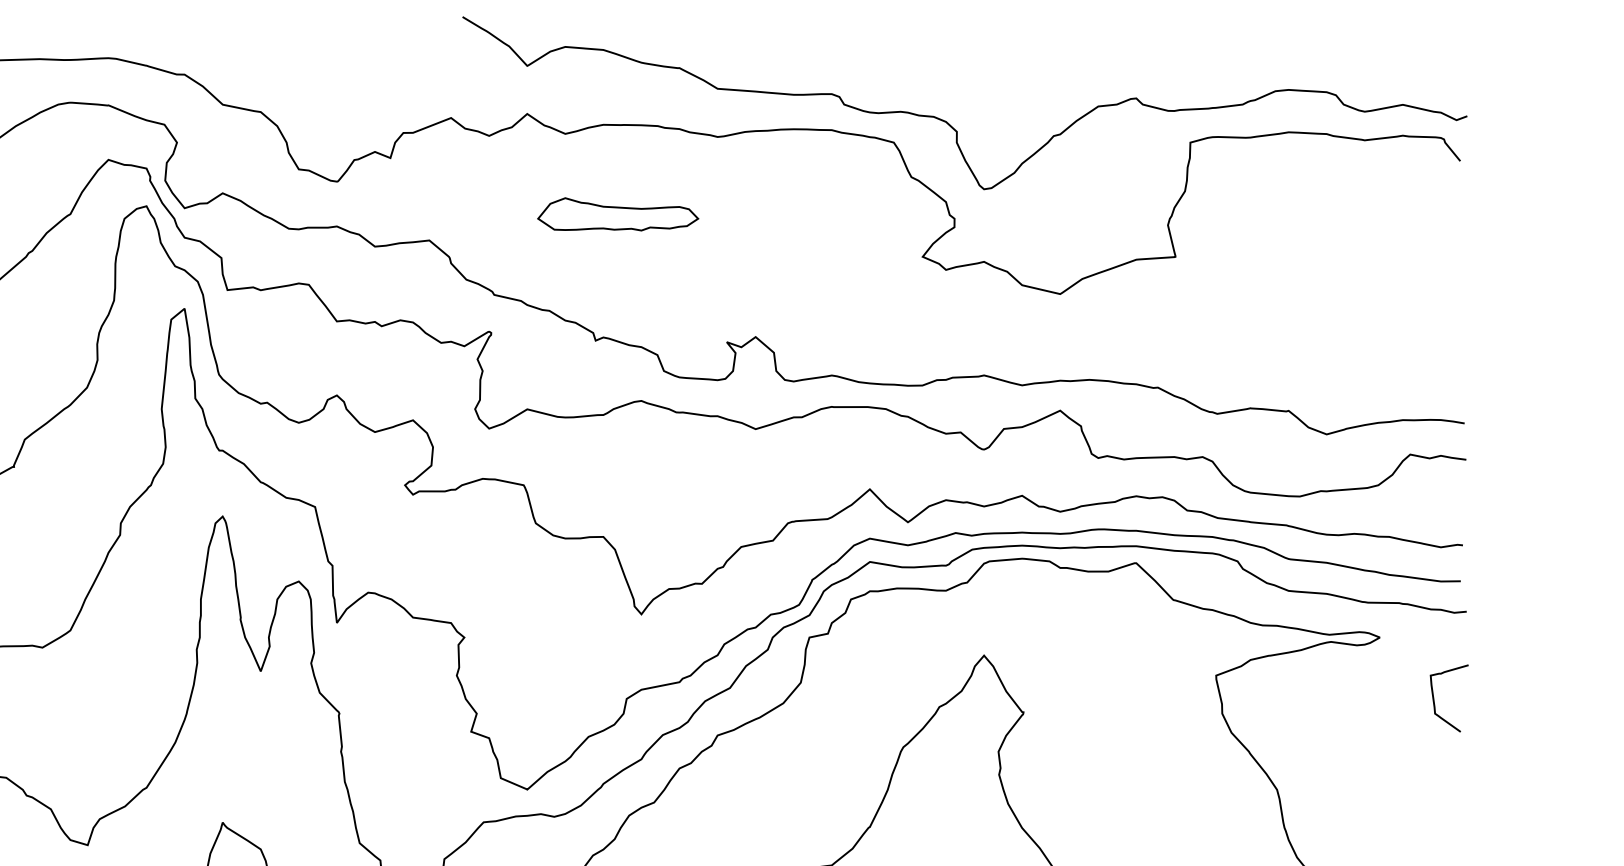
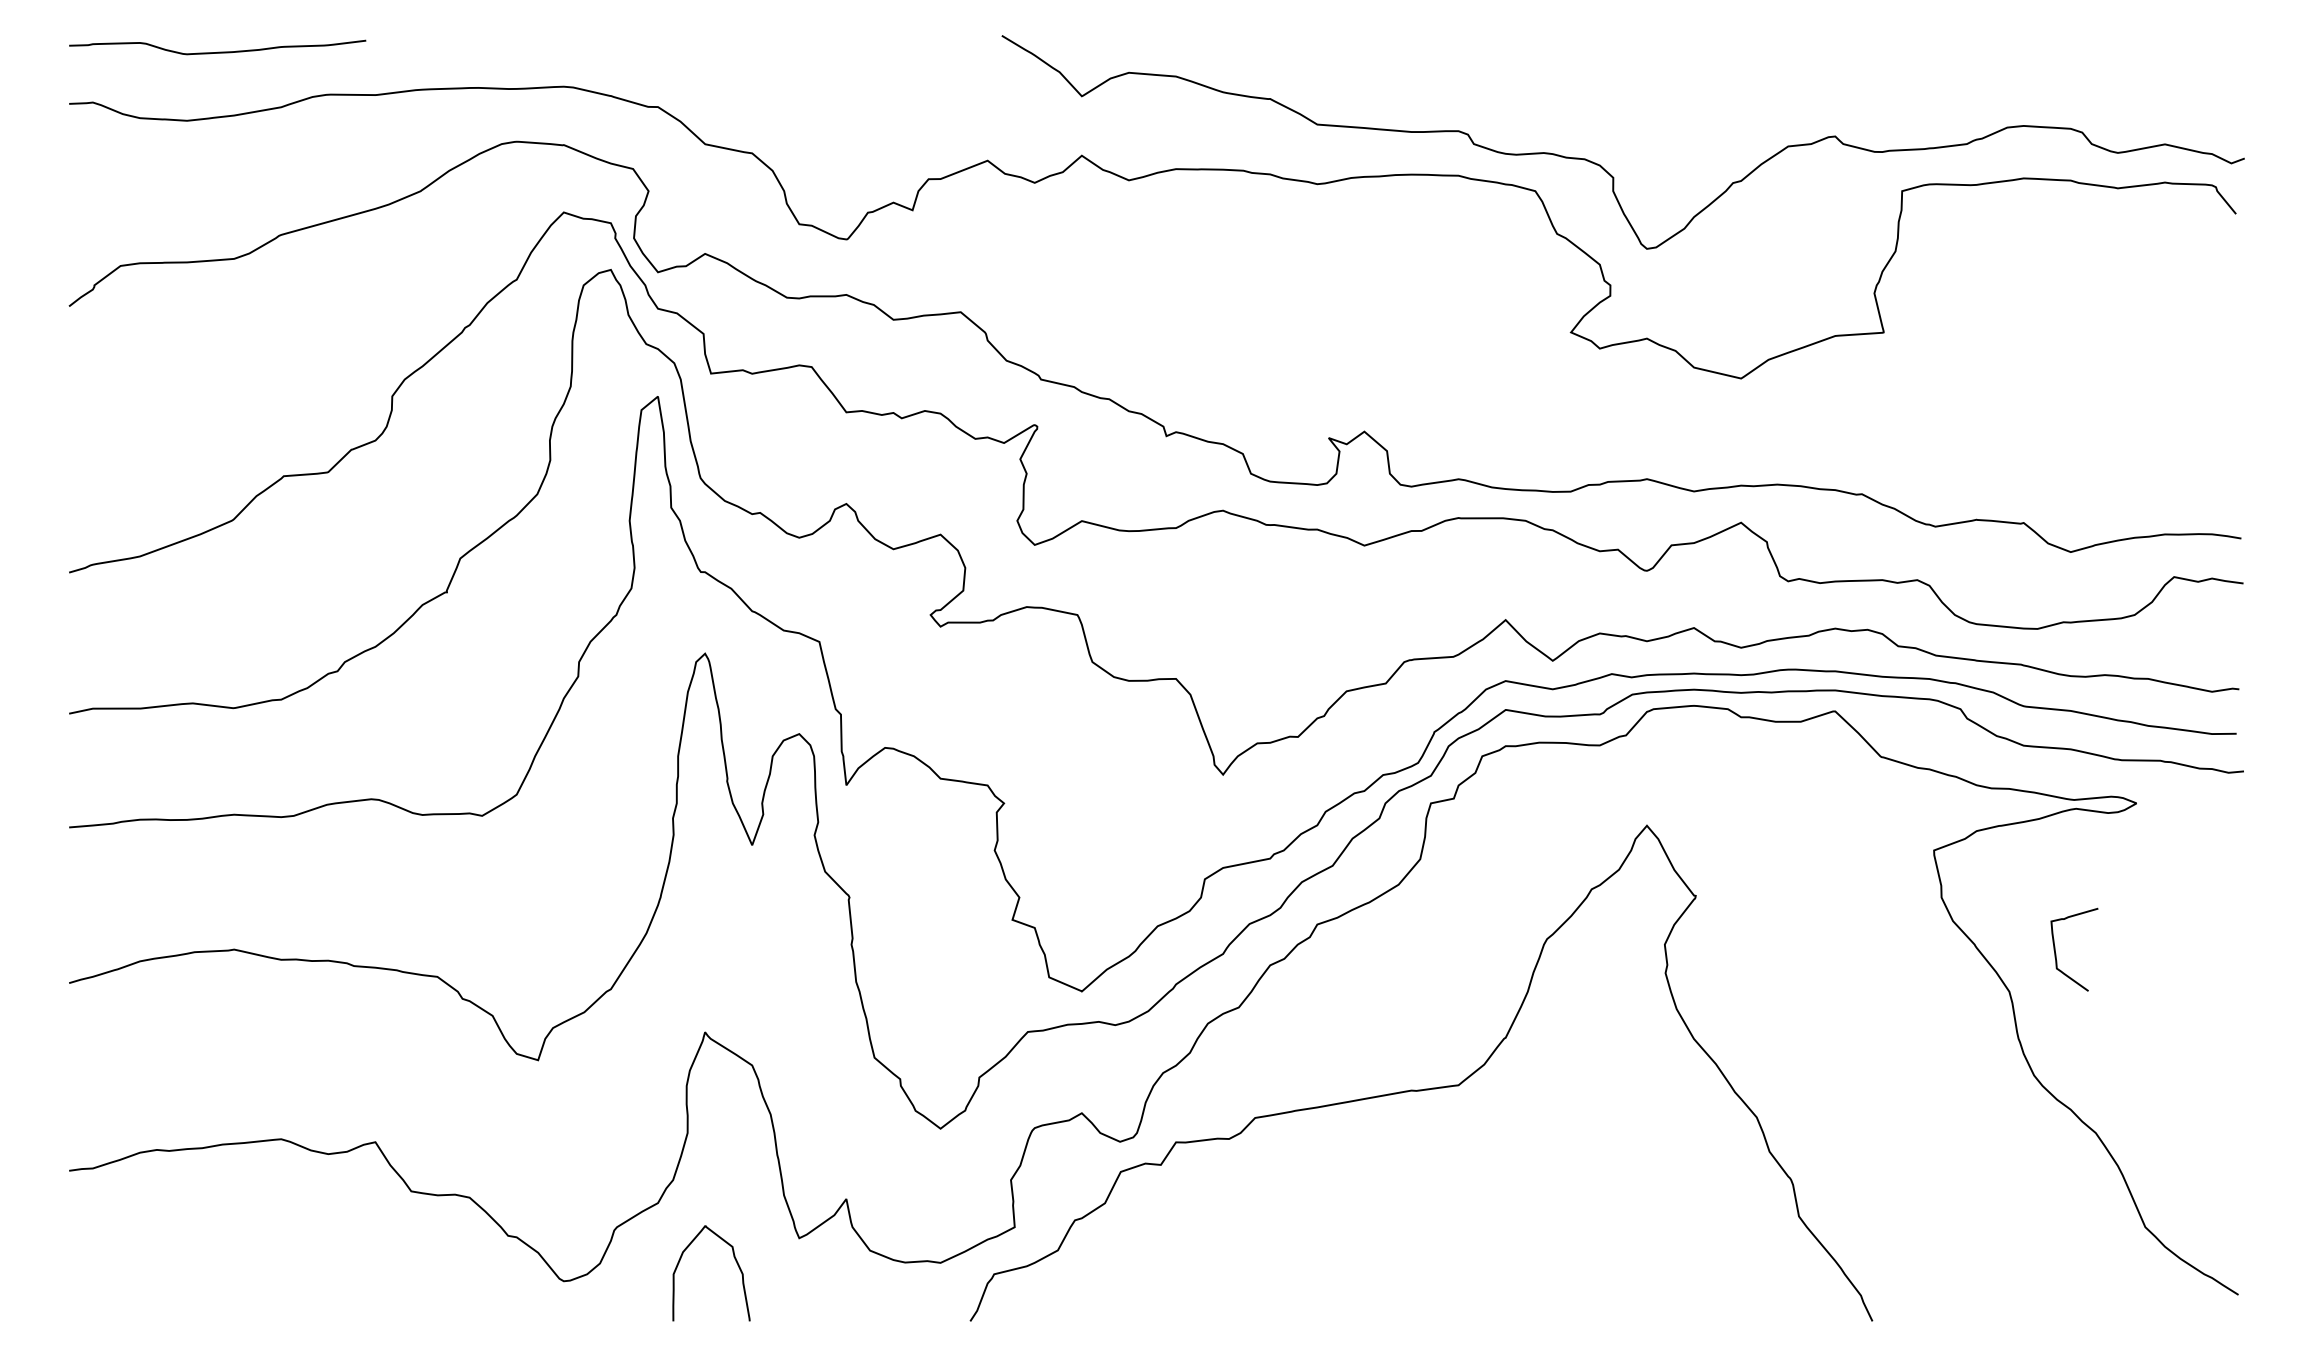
part: (618, 214) -> (1194, 279), removed
curve: (1434, 701) -> (2056, 953), moved

